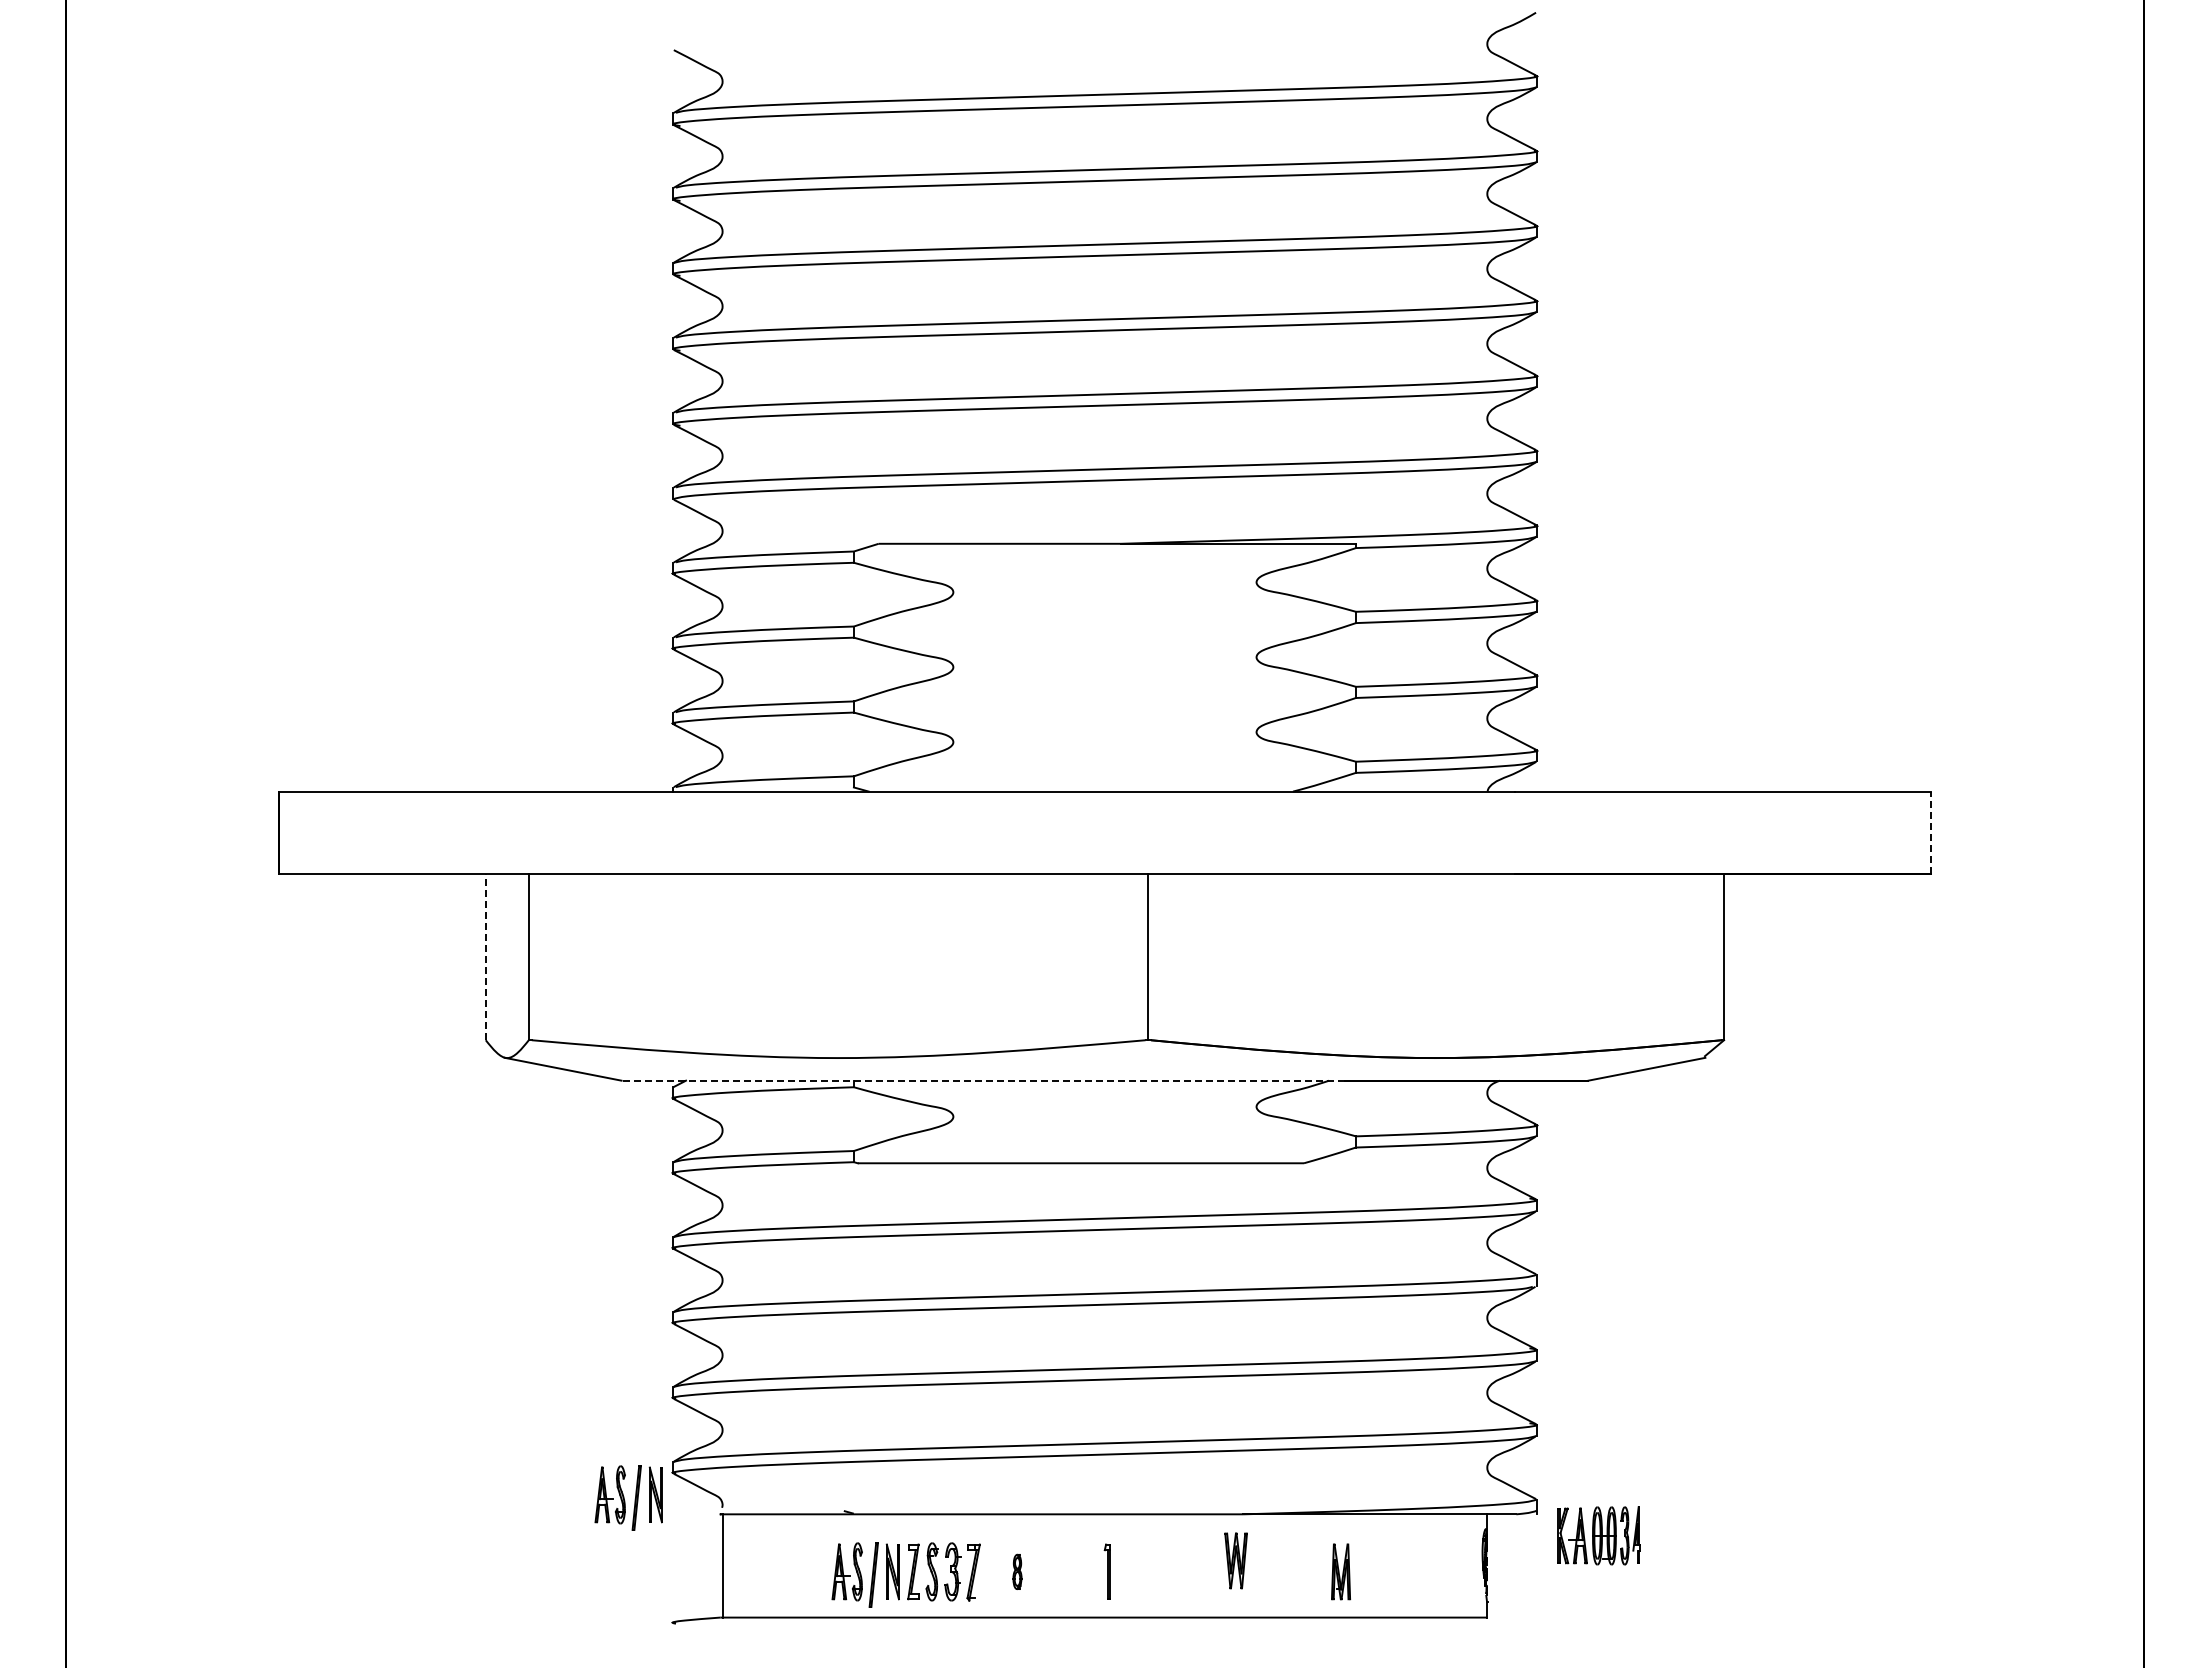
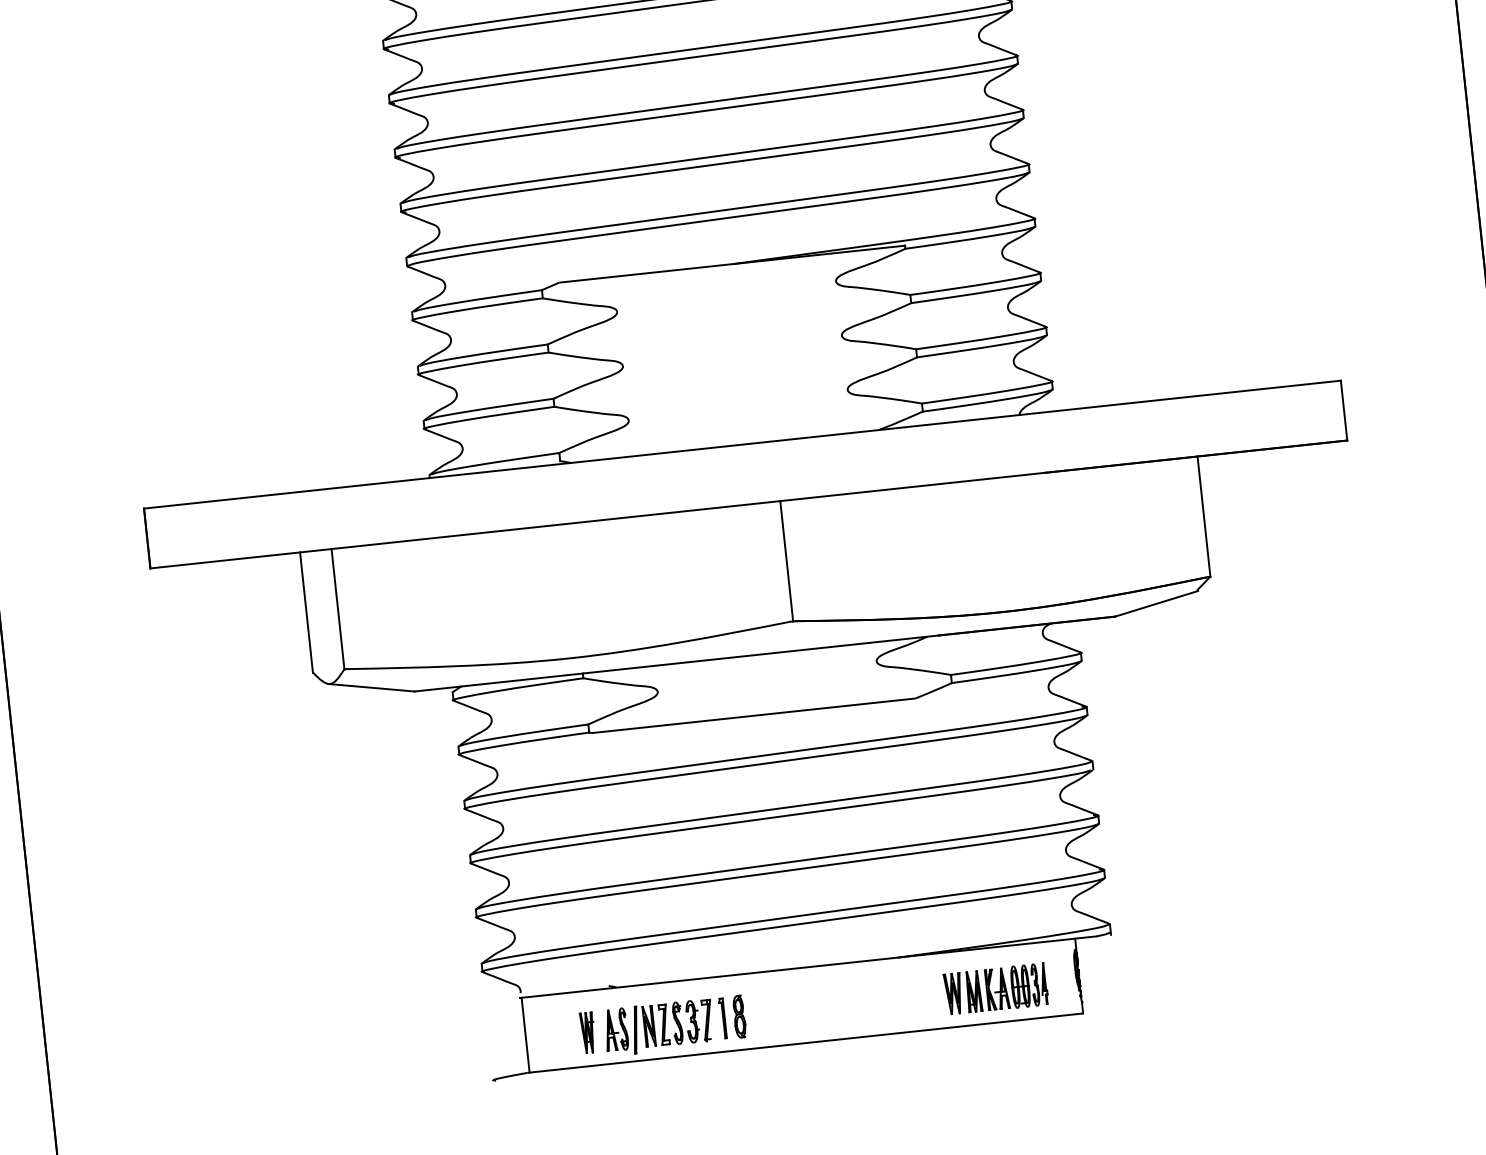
line: (1931, 832) -> (1344, 410), dashed -> solid
line: (485, 956) -> (306, 612), dashed -> solid
line: (983, 1080) -> (676, 663), dashed -> solid
part: (628, 1497) -> (451, 992), removed
part: (1598, 1535) -> (1016, 986), moved
part: (1235, 1560) -> (953, 993), moved
part: (808, 1571) -> (588, 1032), added
part: (1017, 1571) -> (739, 1016), size x1.67
part: (1106, 1571) -> (722, 1018), moved

